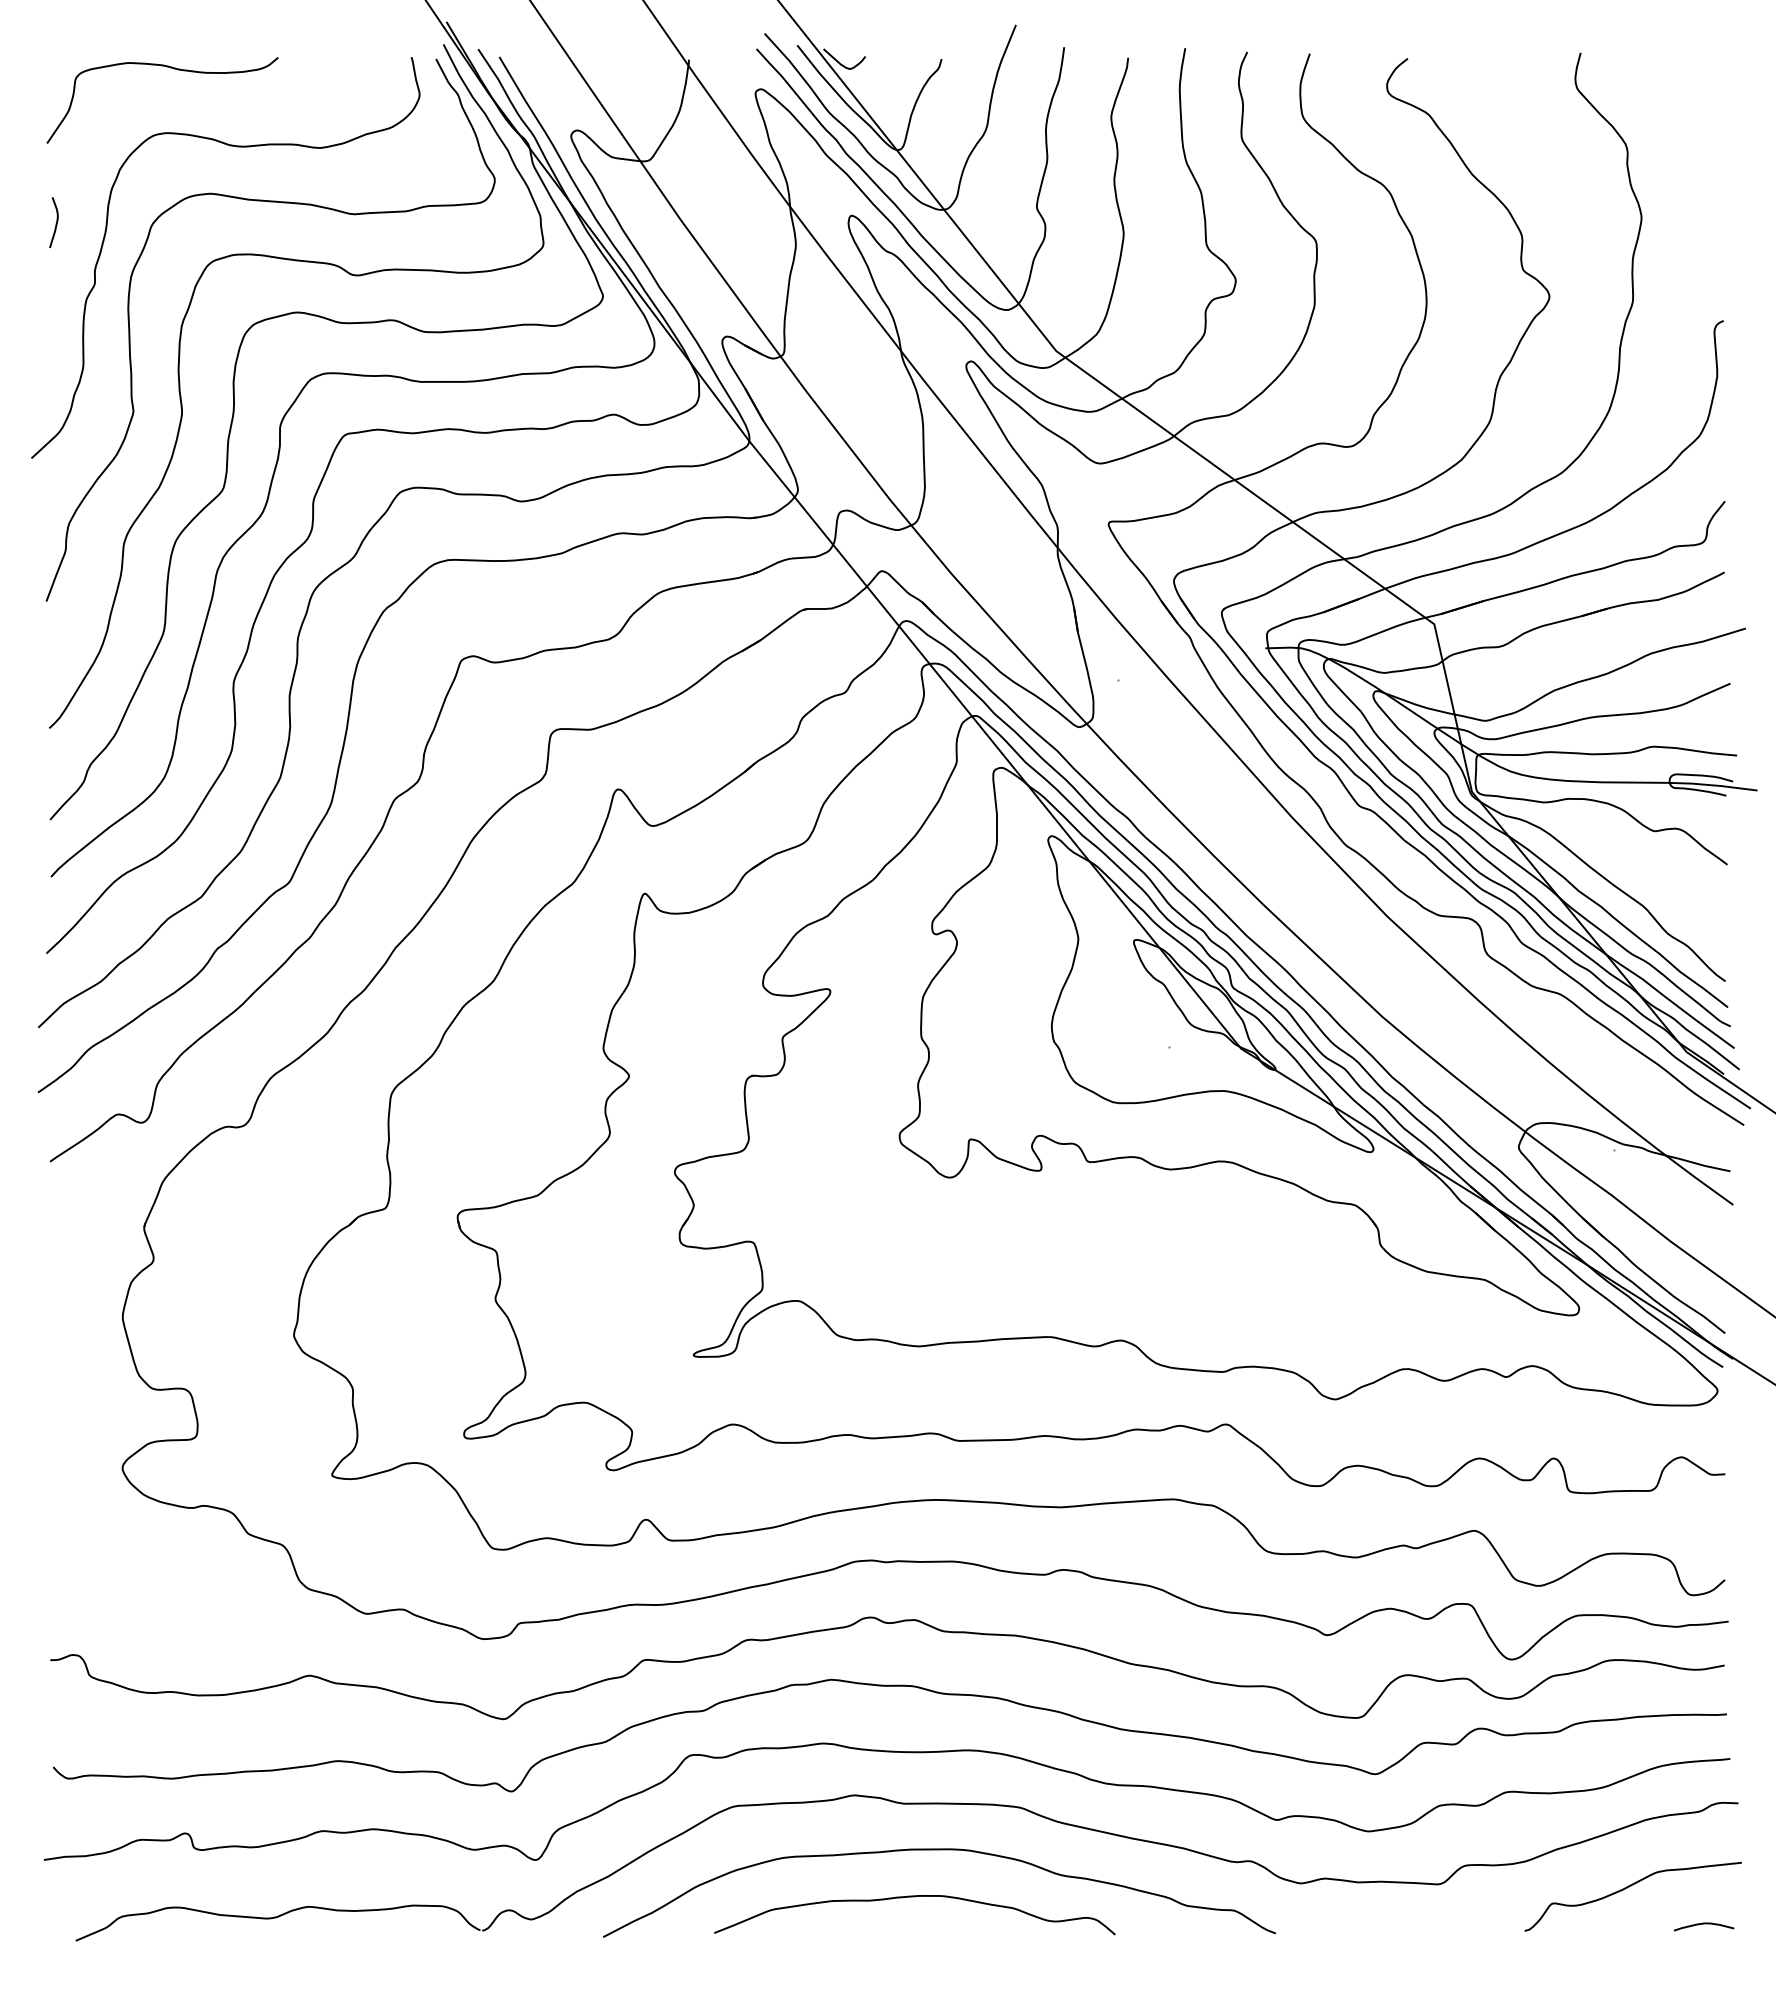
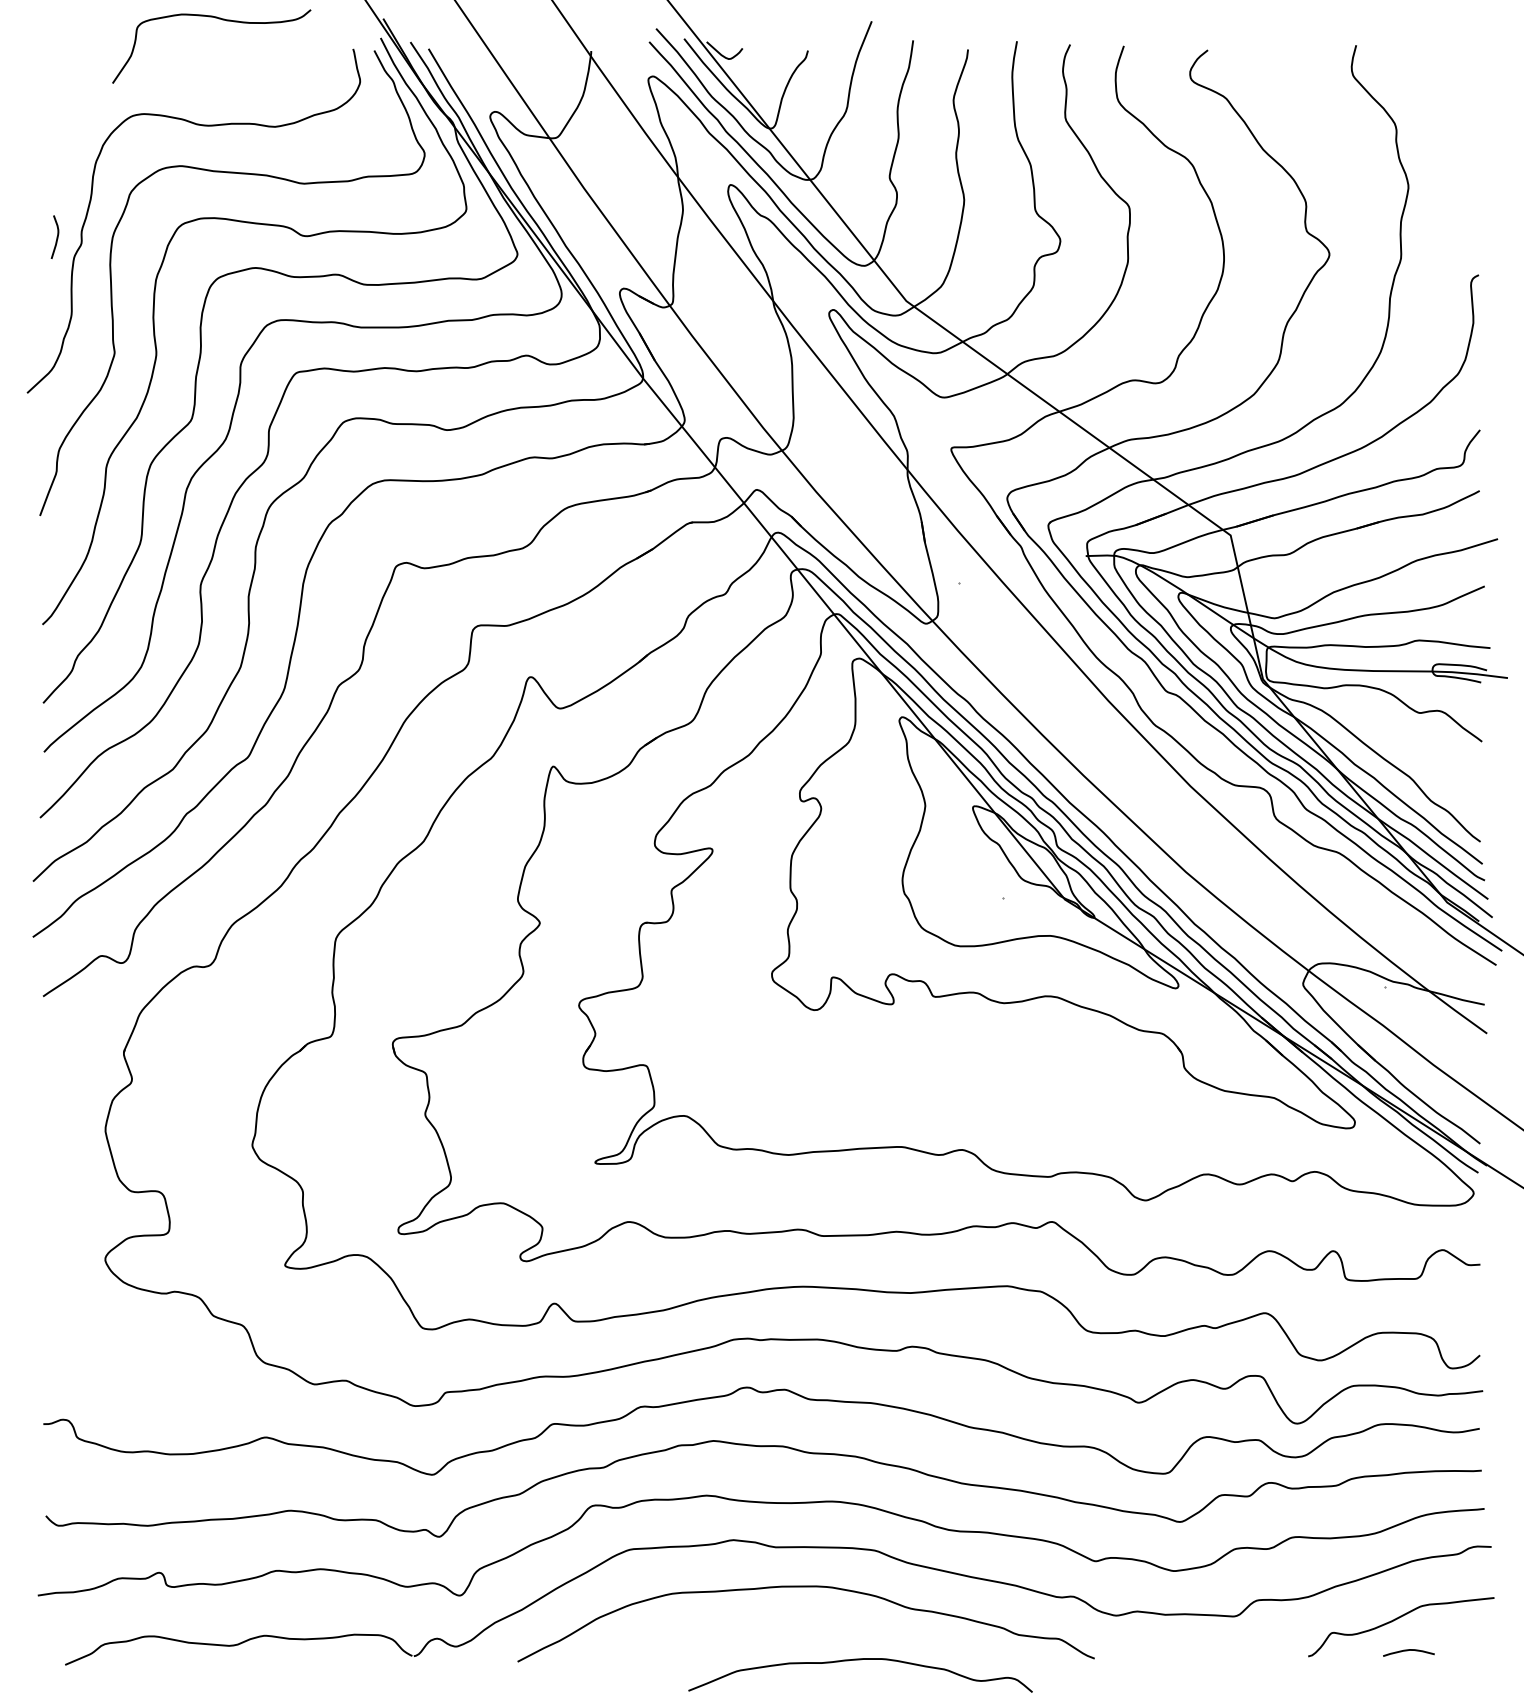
curve: (170, 68) -> (218, 19), moved
curve: (55, 223) -> (56, 237), moved
curve: (914, 1897) -> (860, 1660), moved
curve: (1704, 1924) -> (1409, 1650), moved

